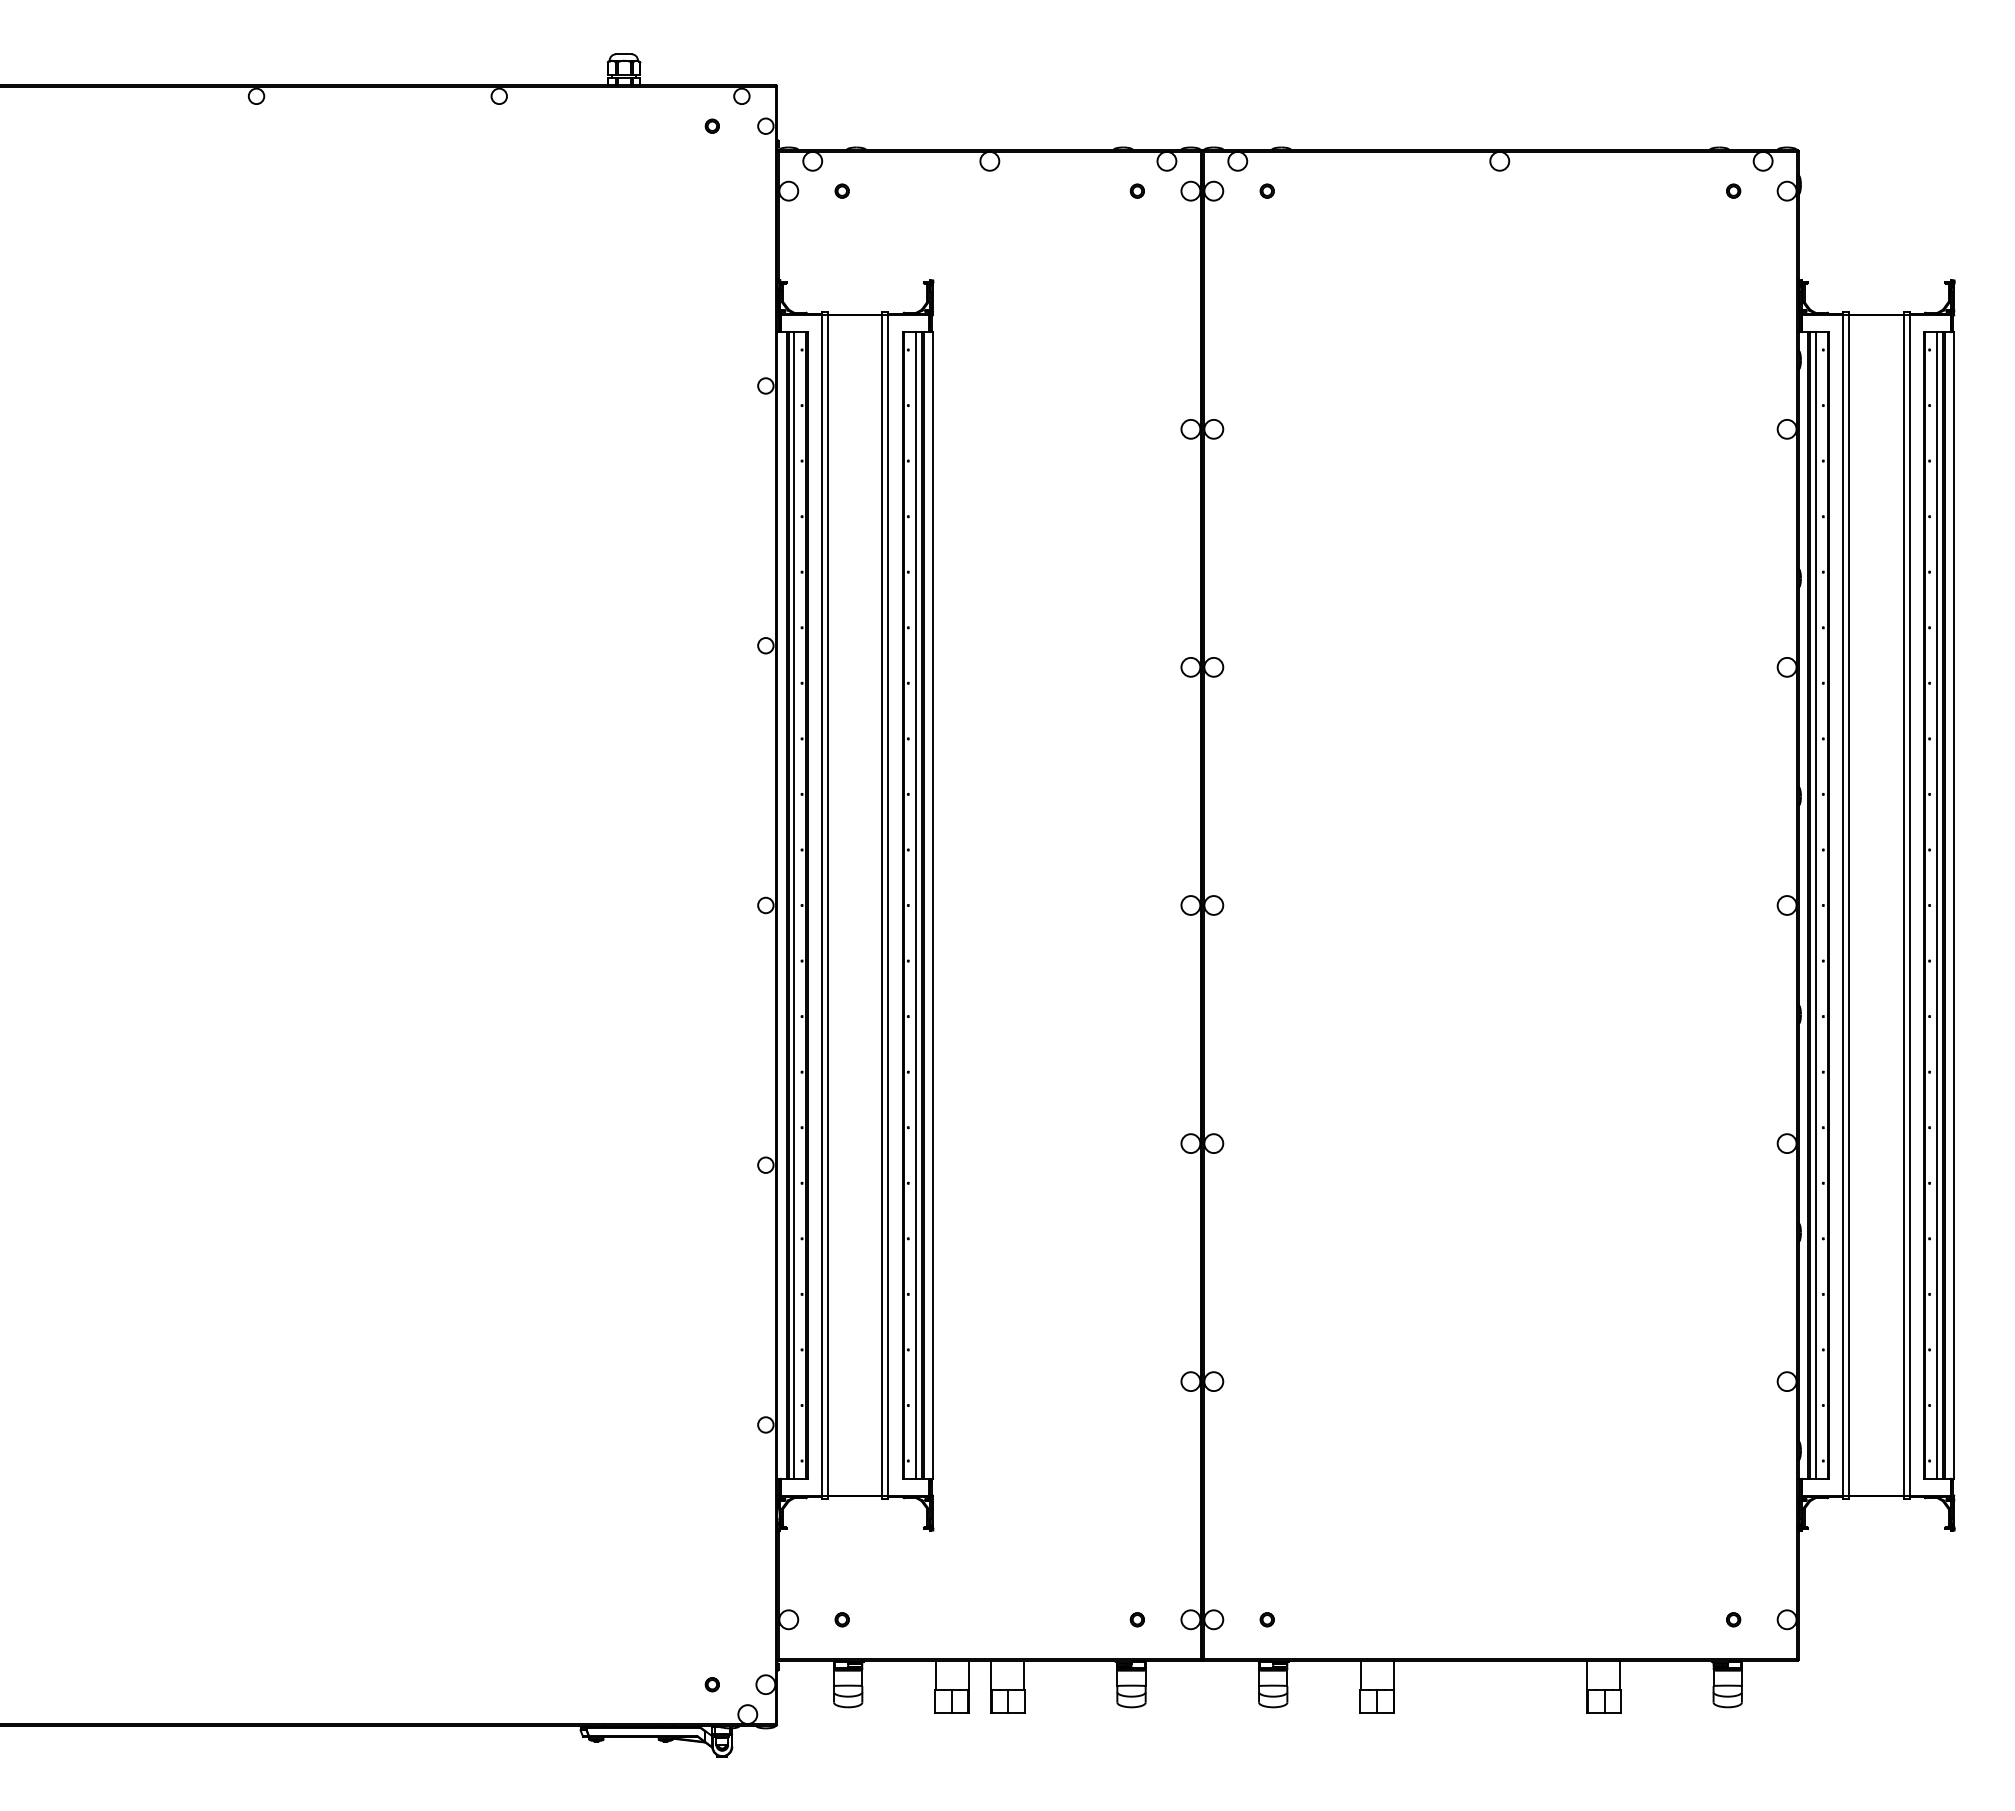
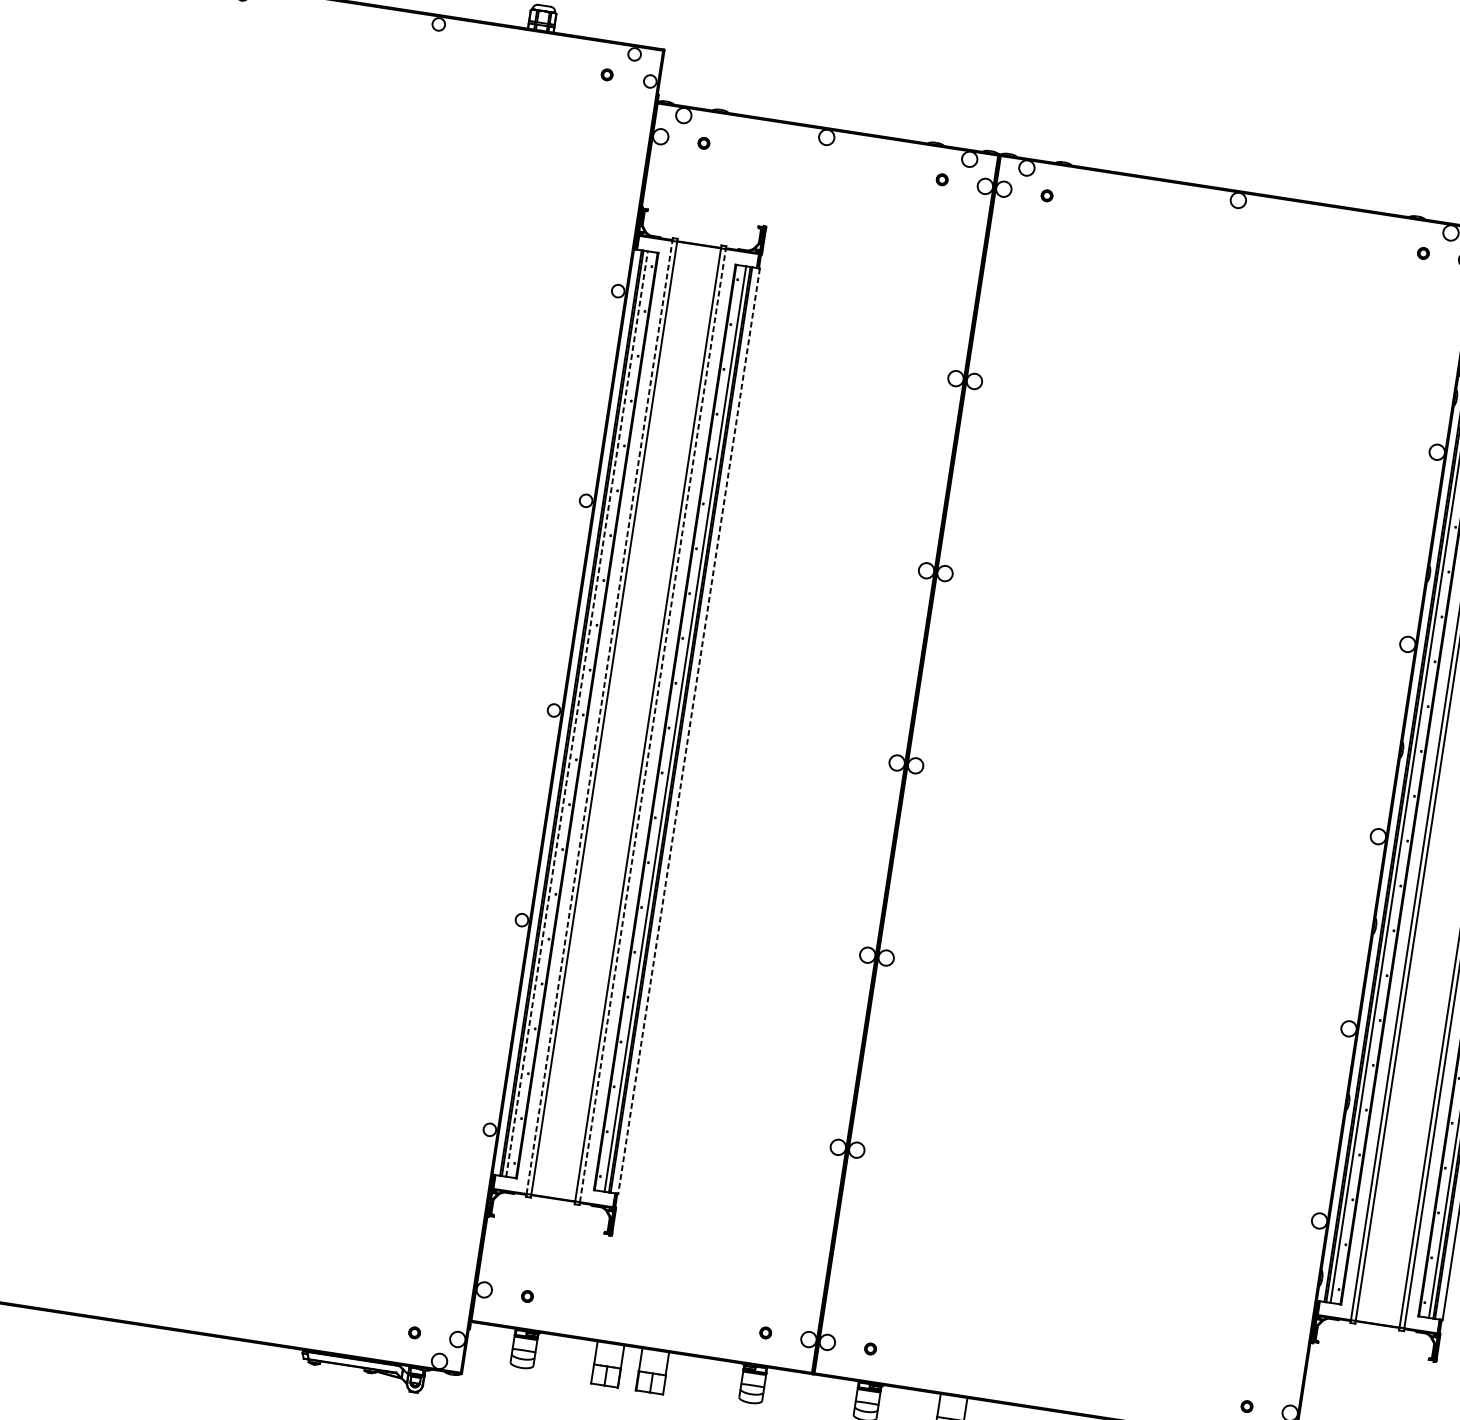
line: (794, 904) -> (577, 713), solid -> dashed
line: (822, 904) -> (599, 716), solid -> dashed
line: (888, 904) -> (653, 724), solid -> dashed
line: (933, 905) -> (689, 731), solid -> dashed

